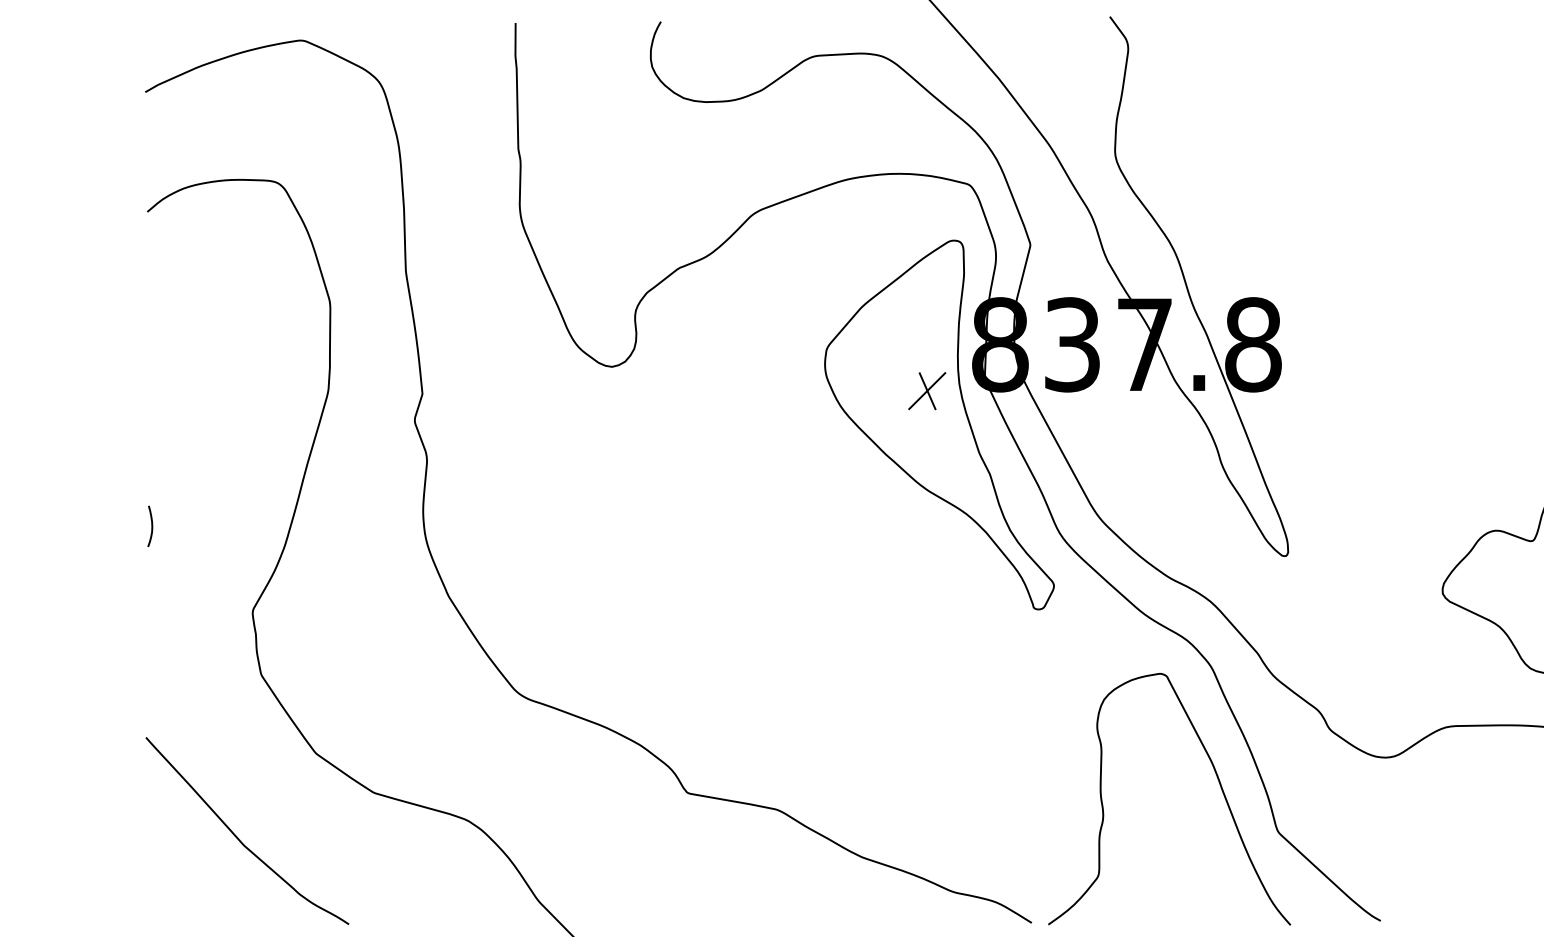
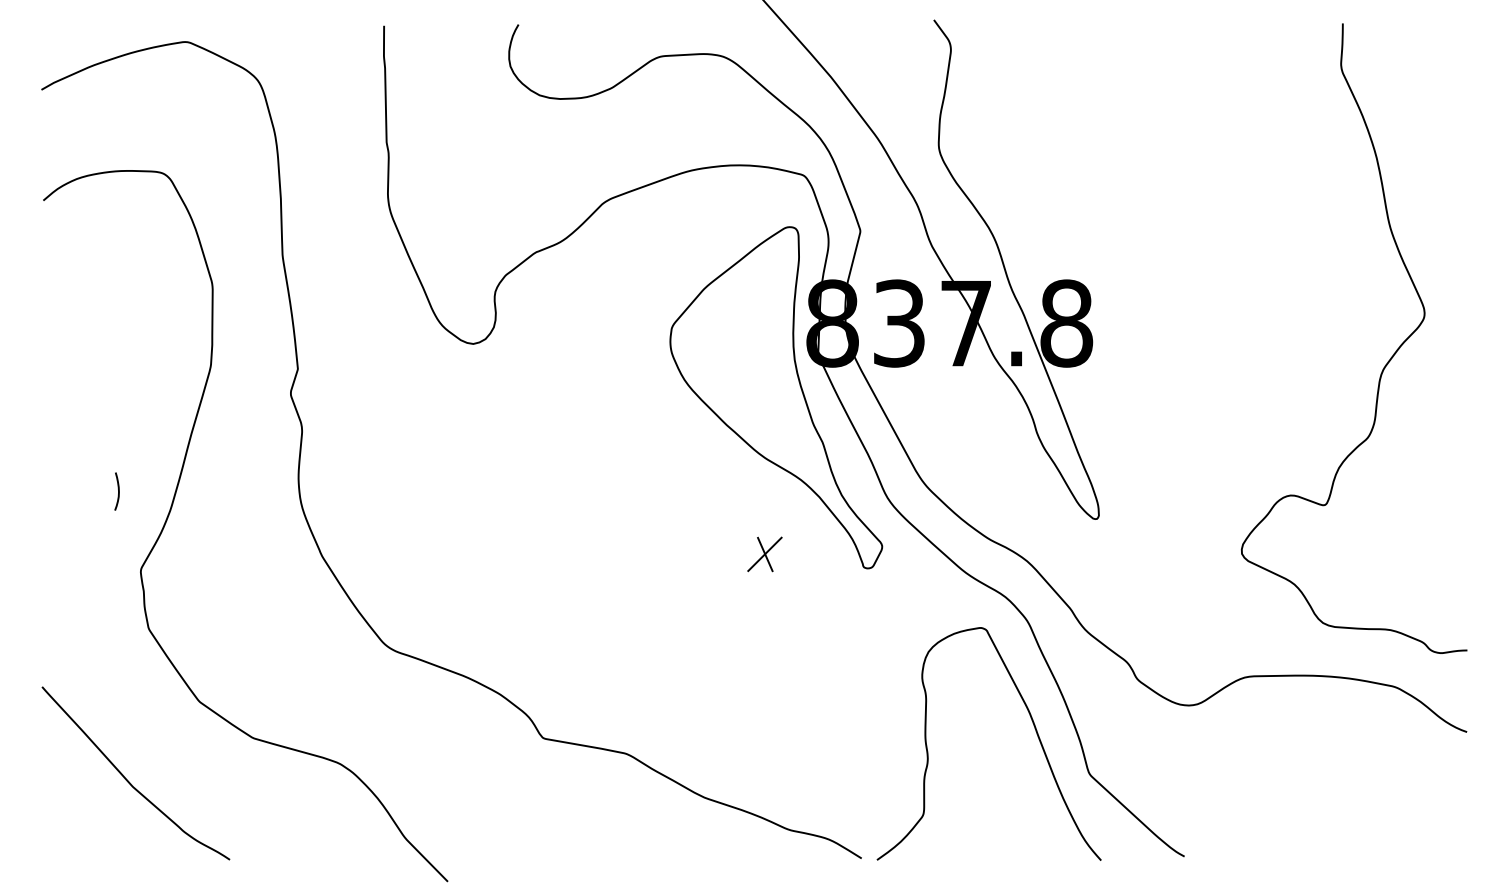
part: (926, 391) -> (764, 554), moved
curve: (151, 526) -> (118, 491), moved

